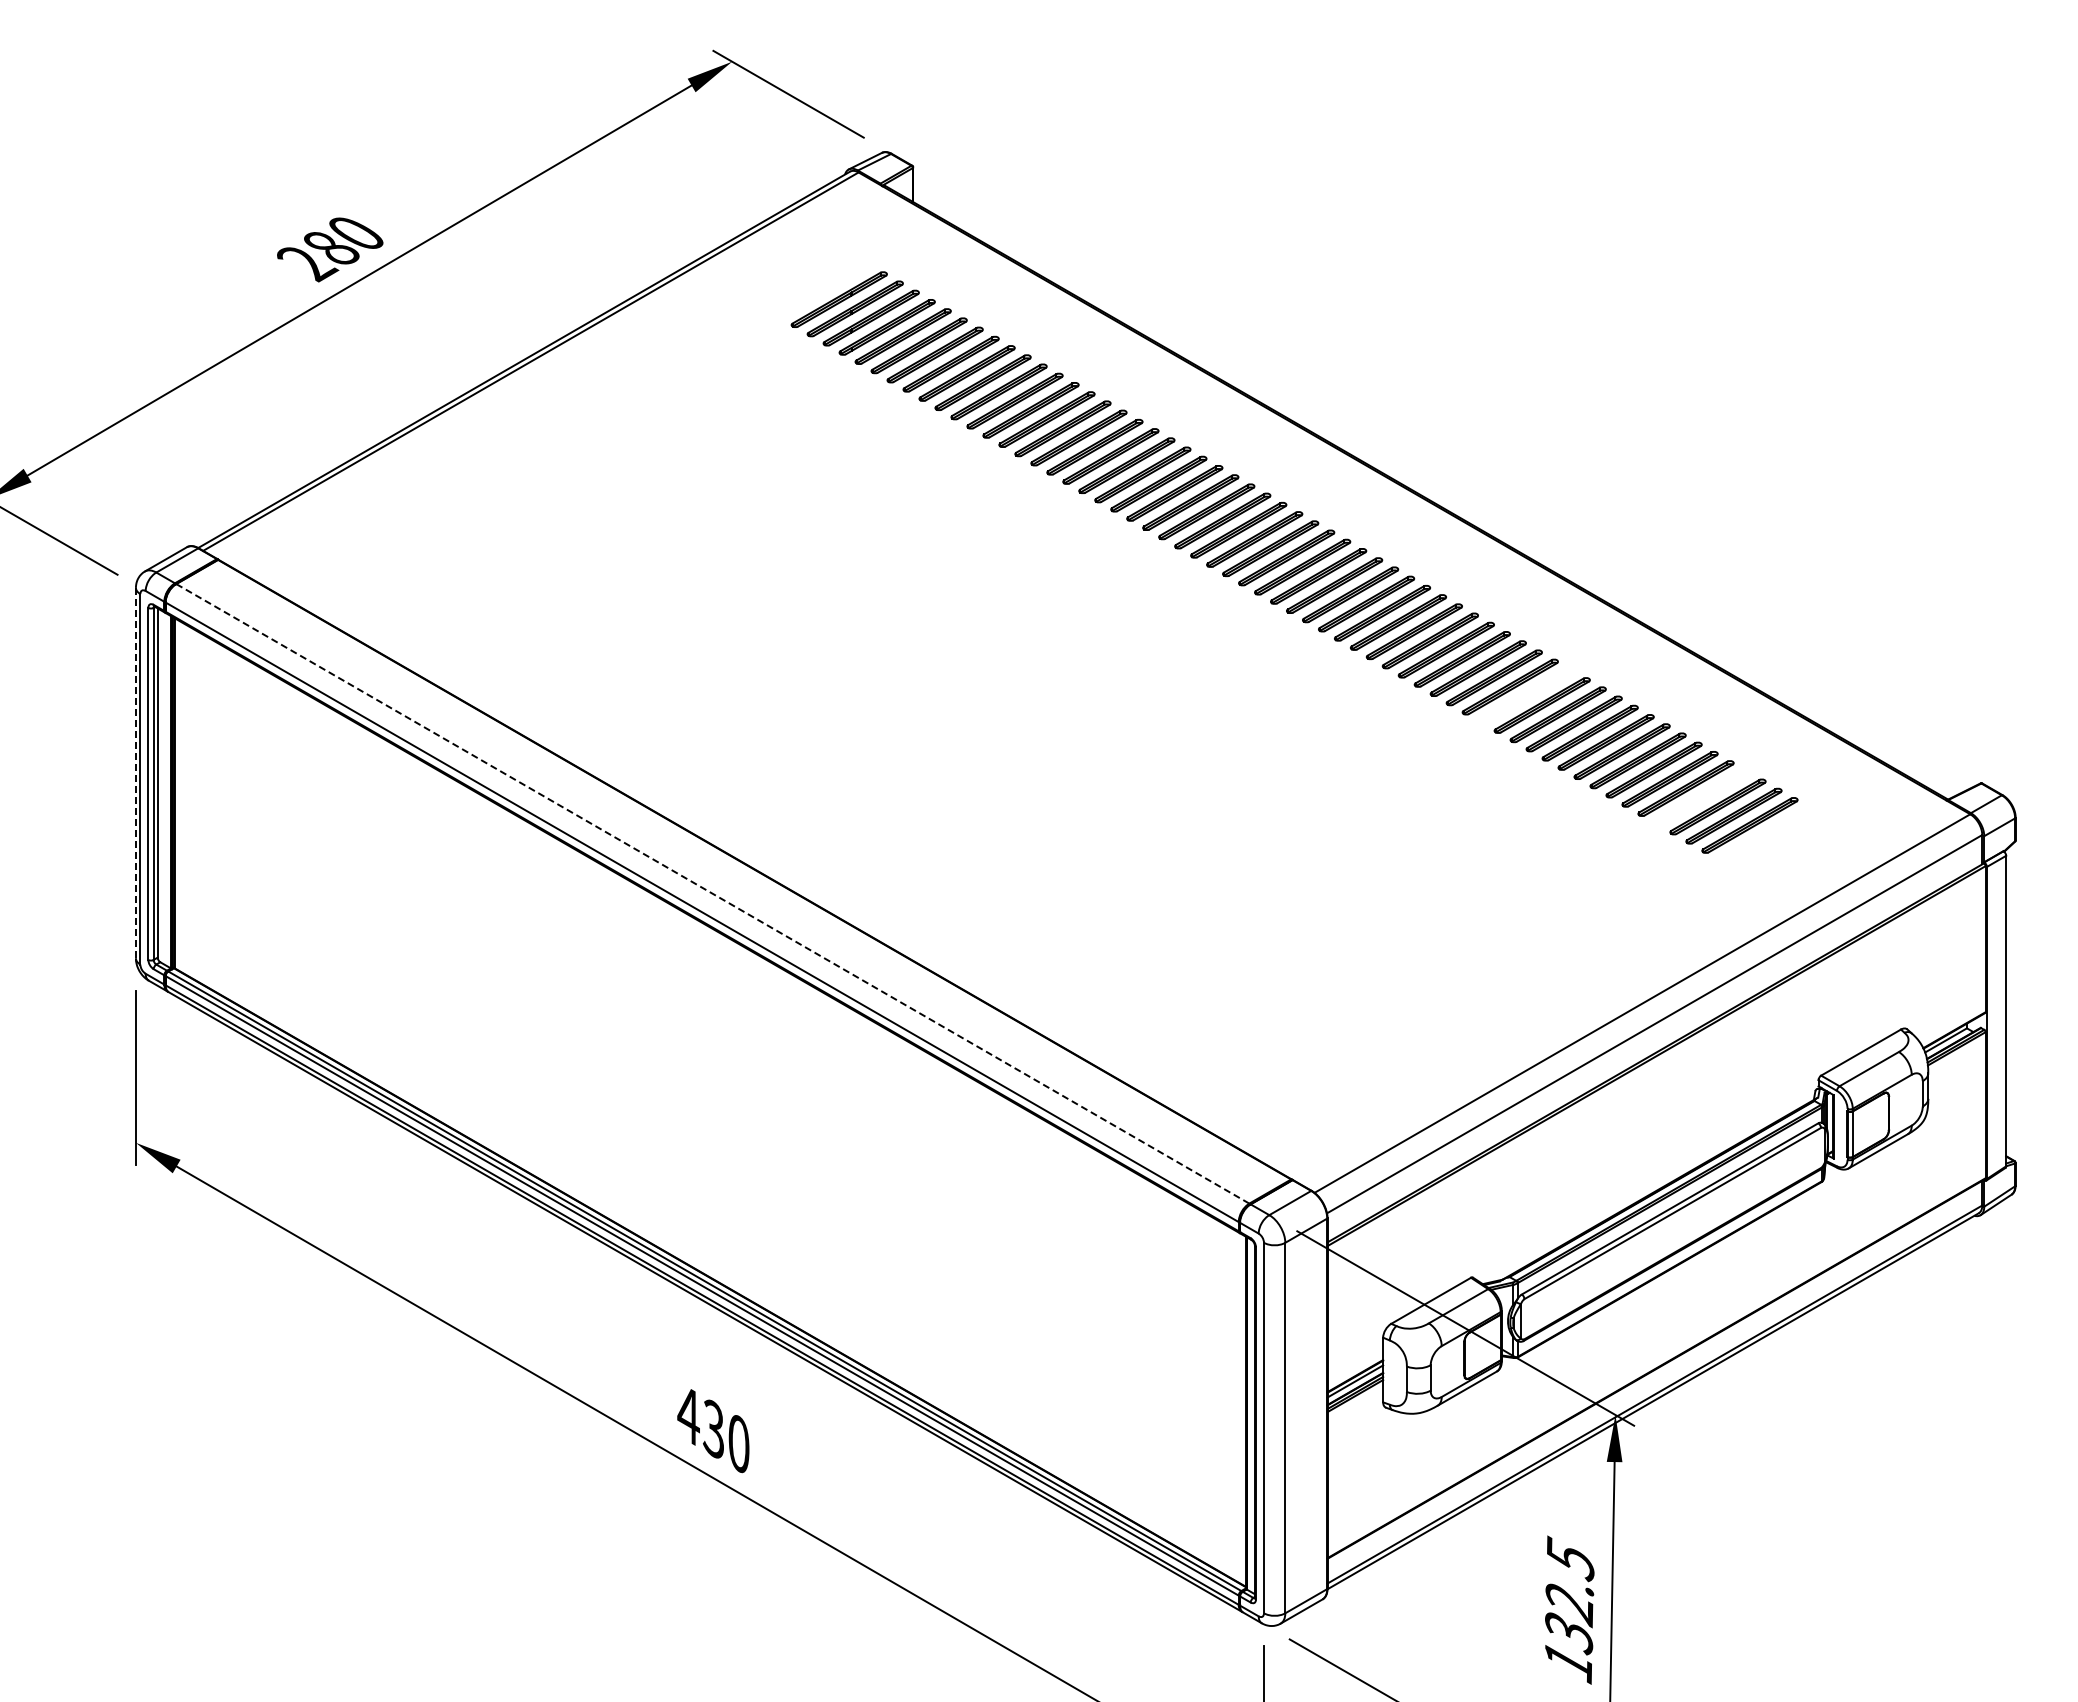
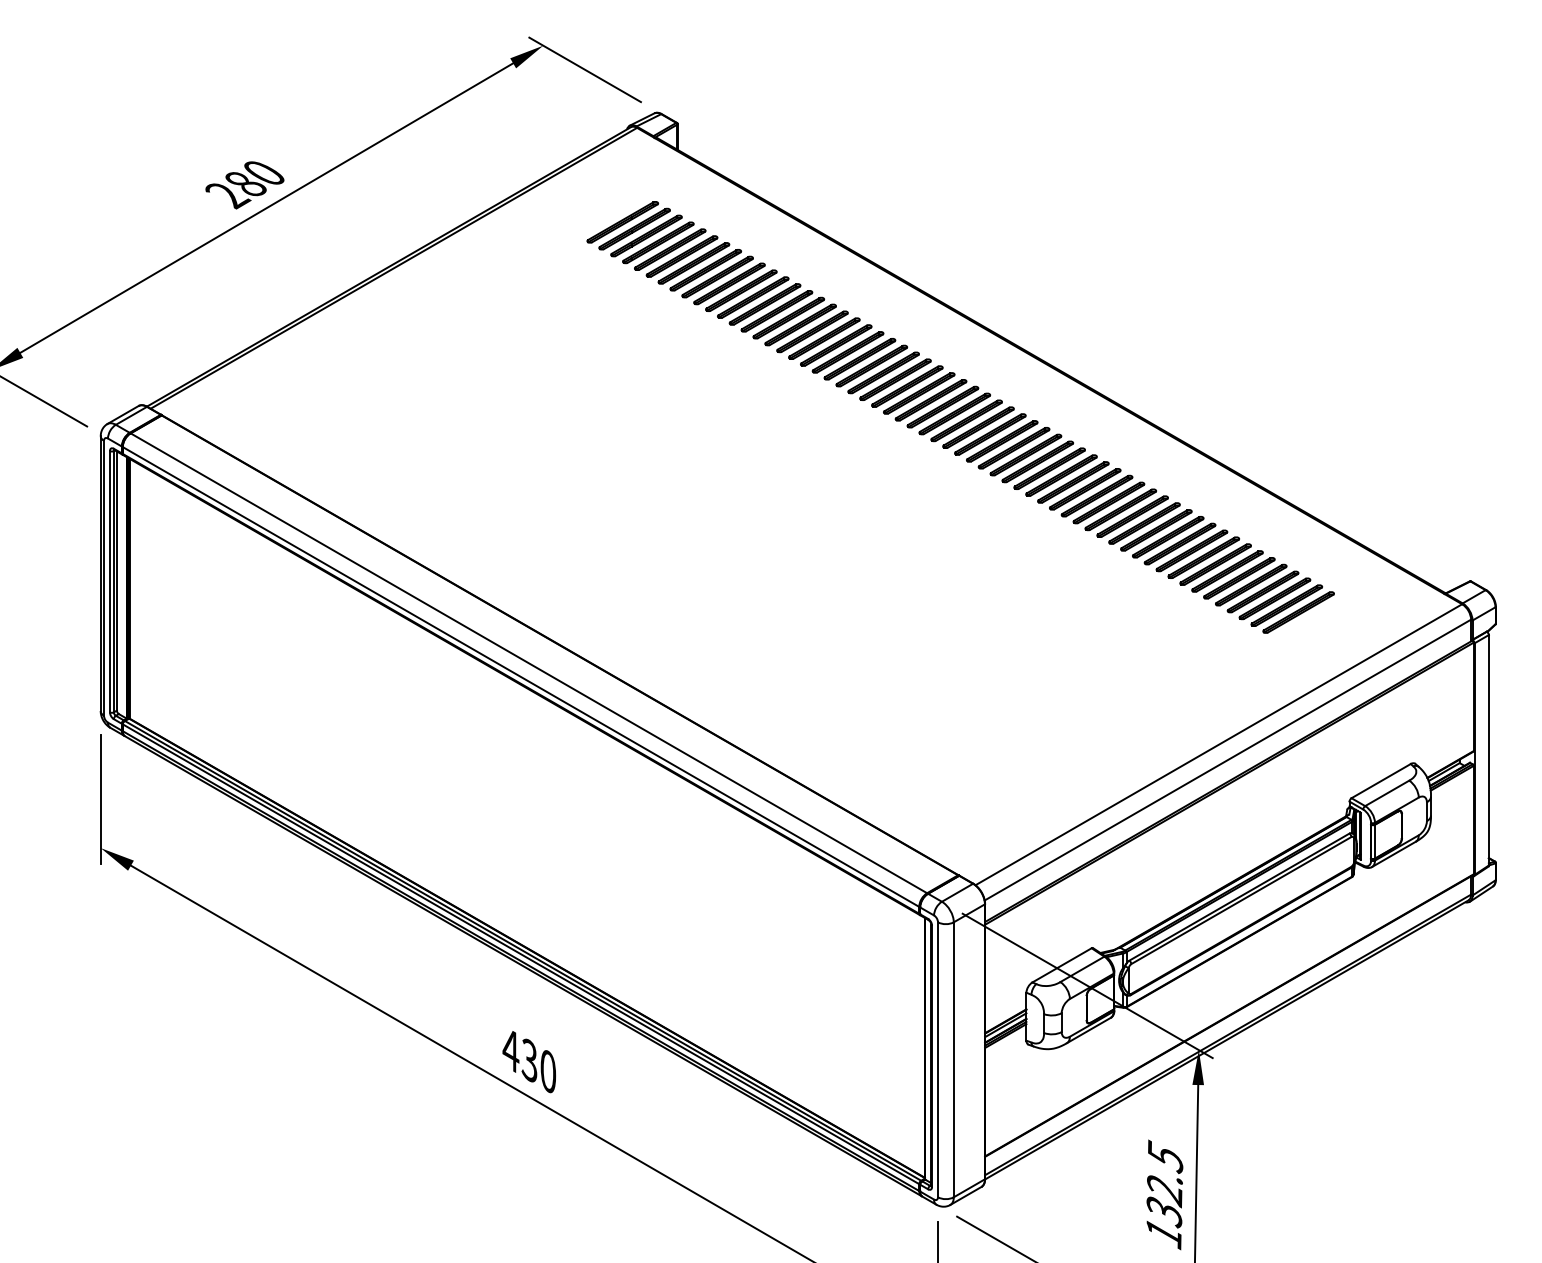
part: (1525, 696) -> (1132, 516), added
line: (135, 773) -> (100, 573), dashed -> solid
part: (1701, 797) -> (1262, 591), added
line: (712, 893) -> (528, 663), dashed -> solid

